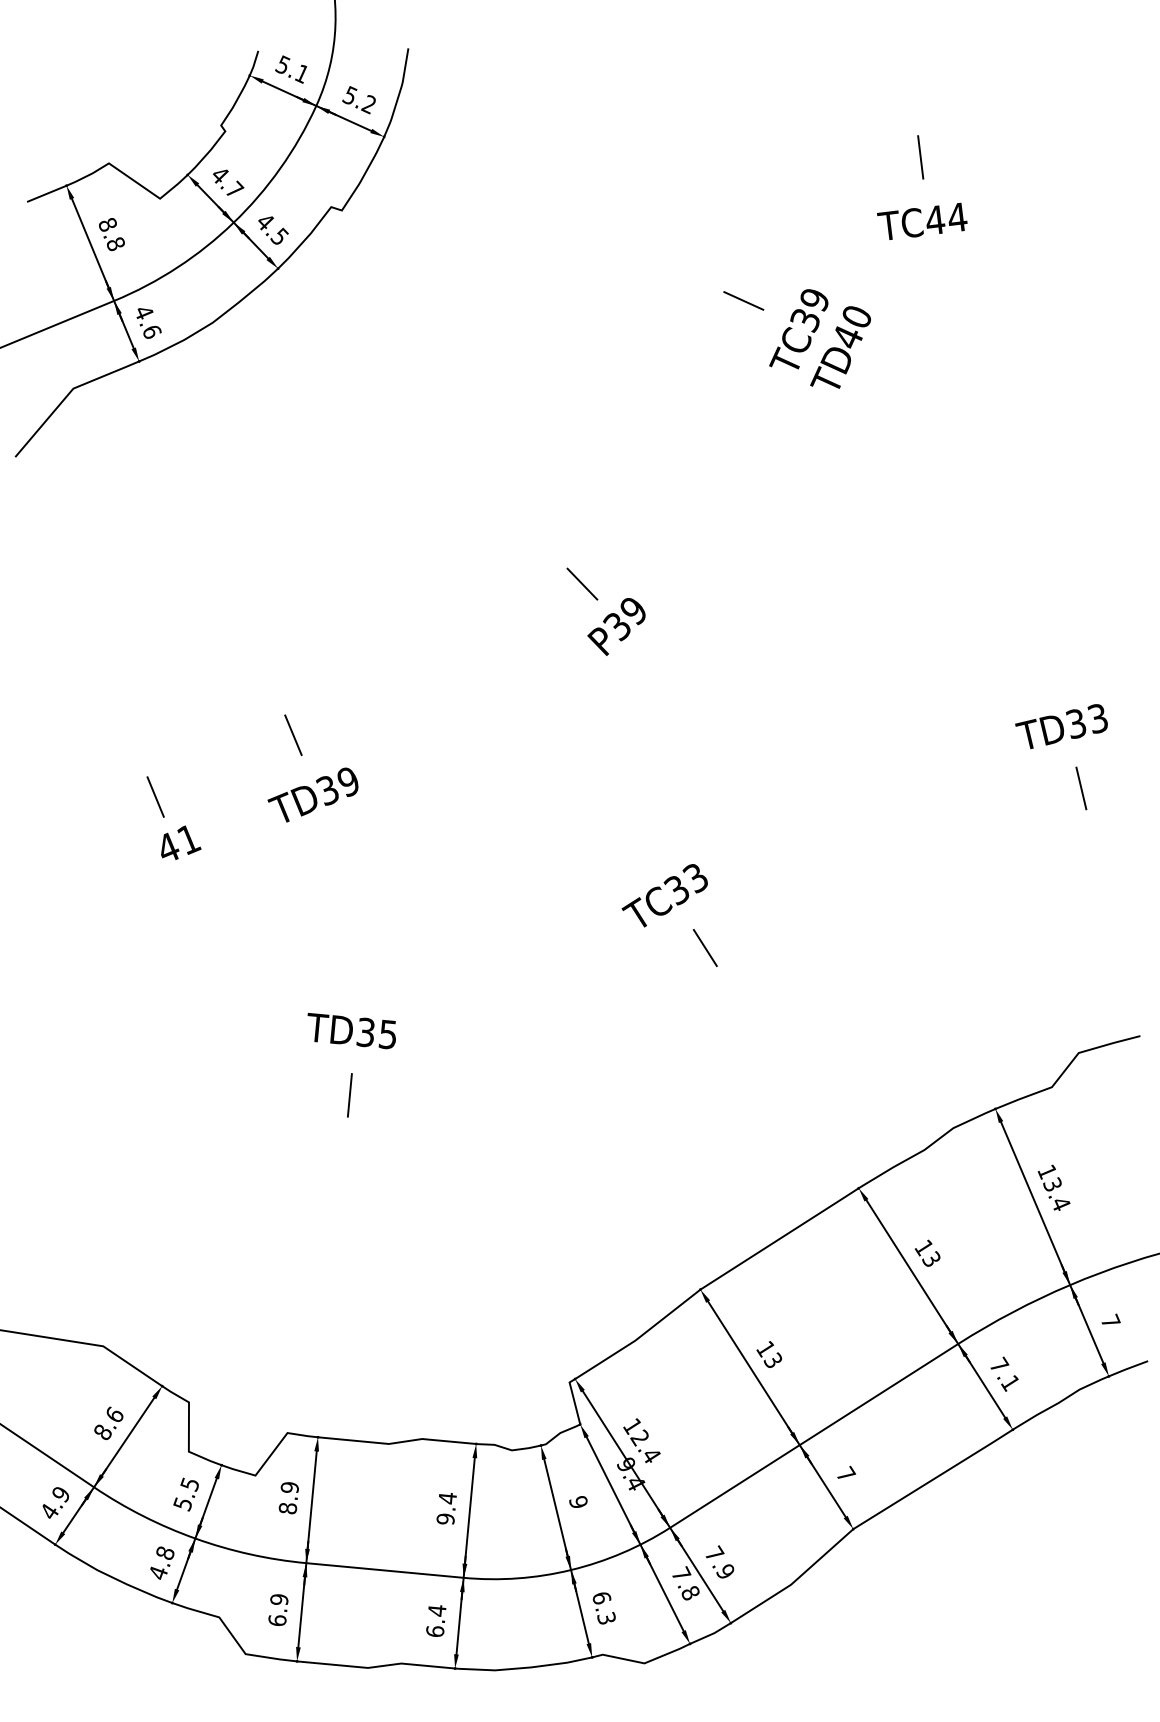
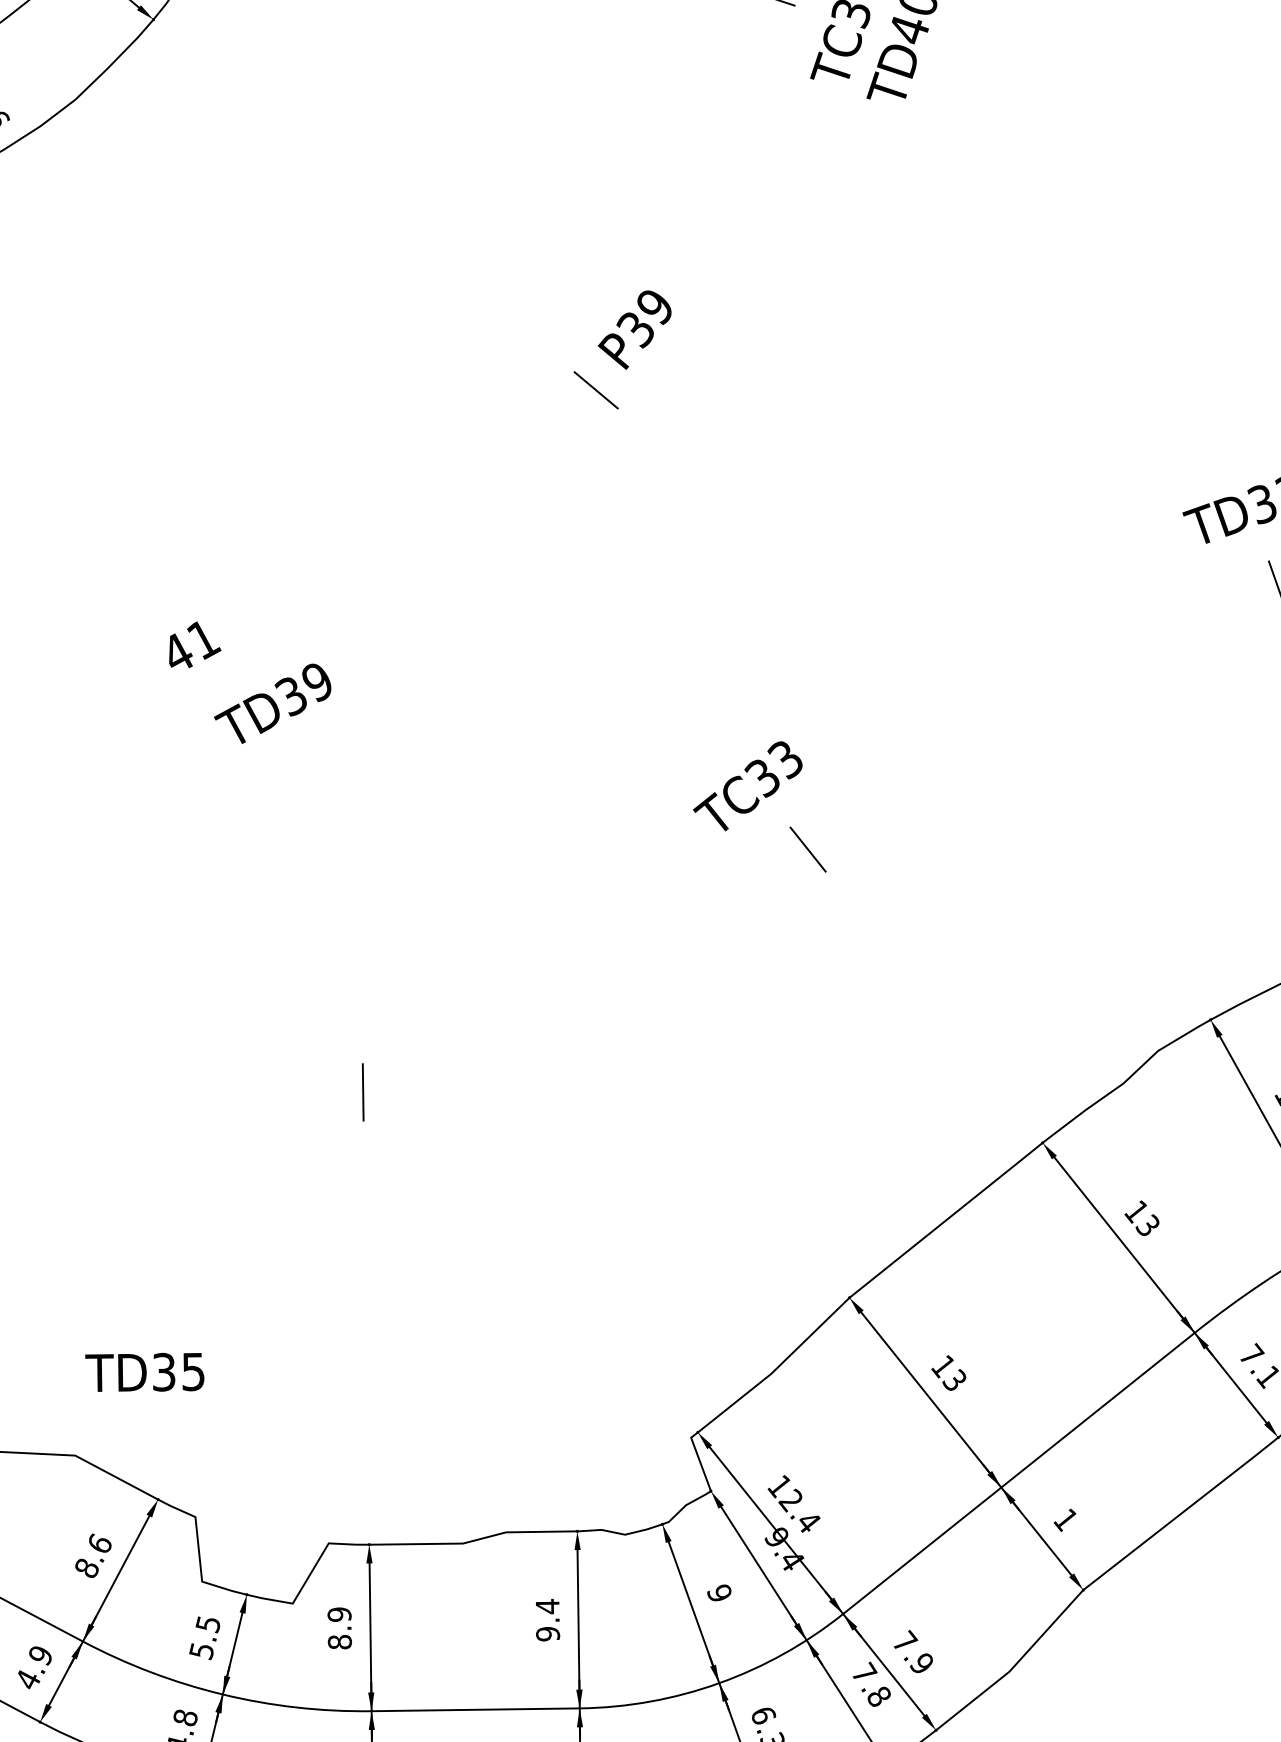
text: (616, 626) -> (634, 329), moved
line: (293, 735) -> (238, 628), removed
line: (155, 796) -> (66, 728), removed
text: (181, 842) -> (194, 644), moved
text: (351, 1031) -> (144, 1372), moved
text: (846, 1474) -> (1066, 1519), 7 -> 1

